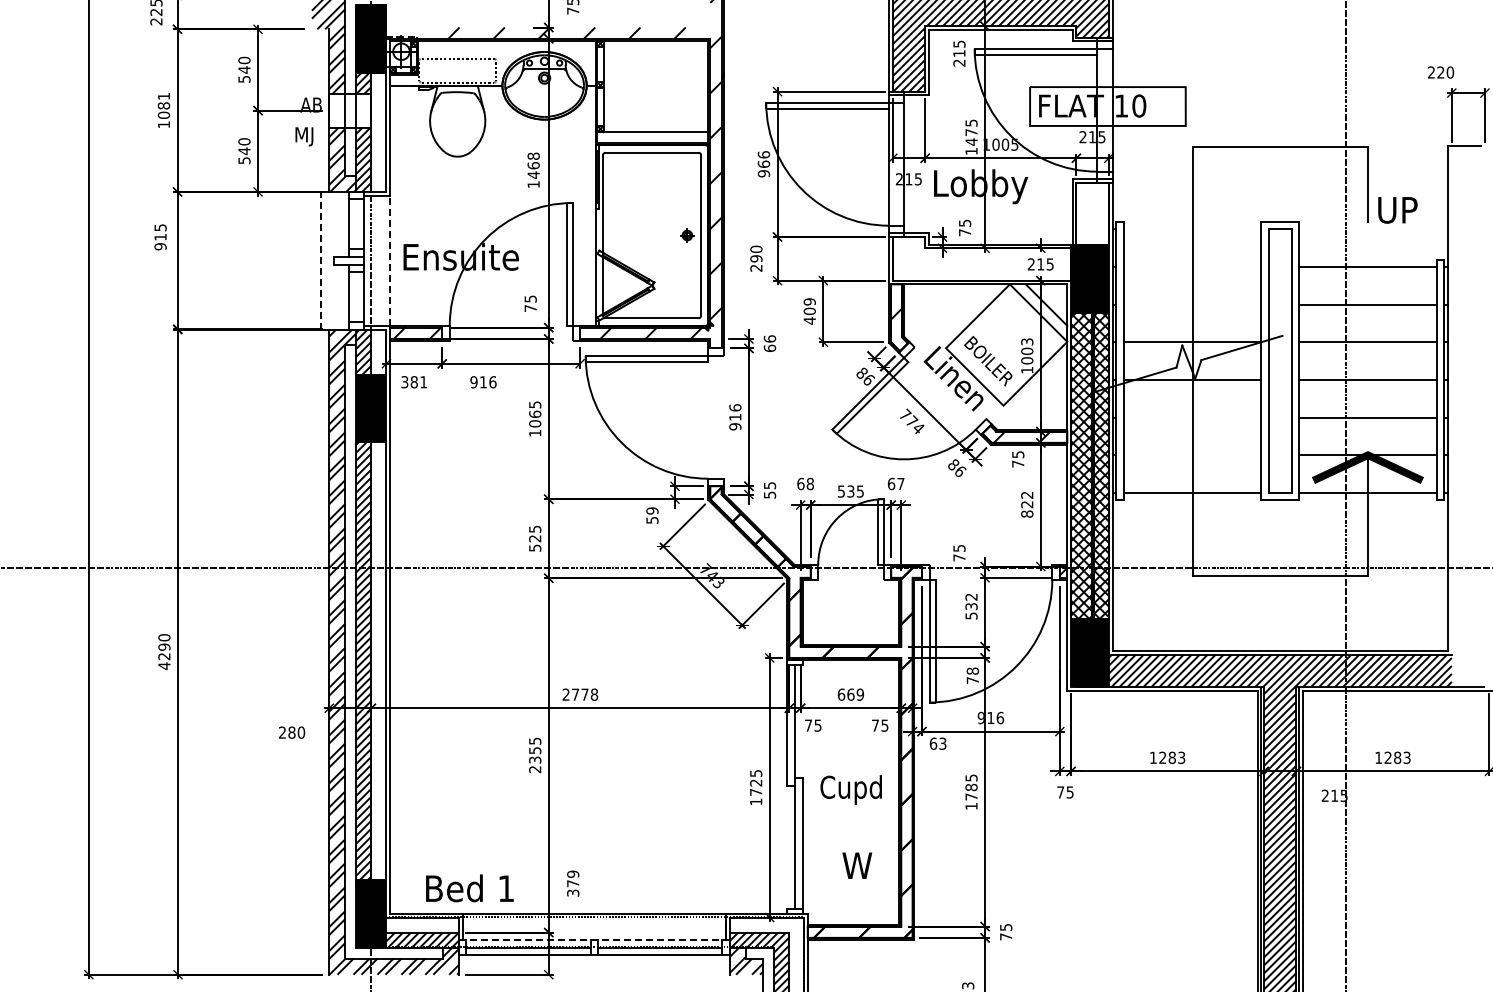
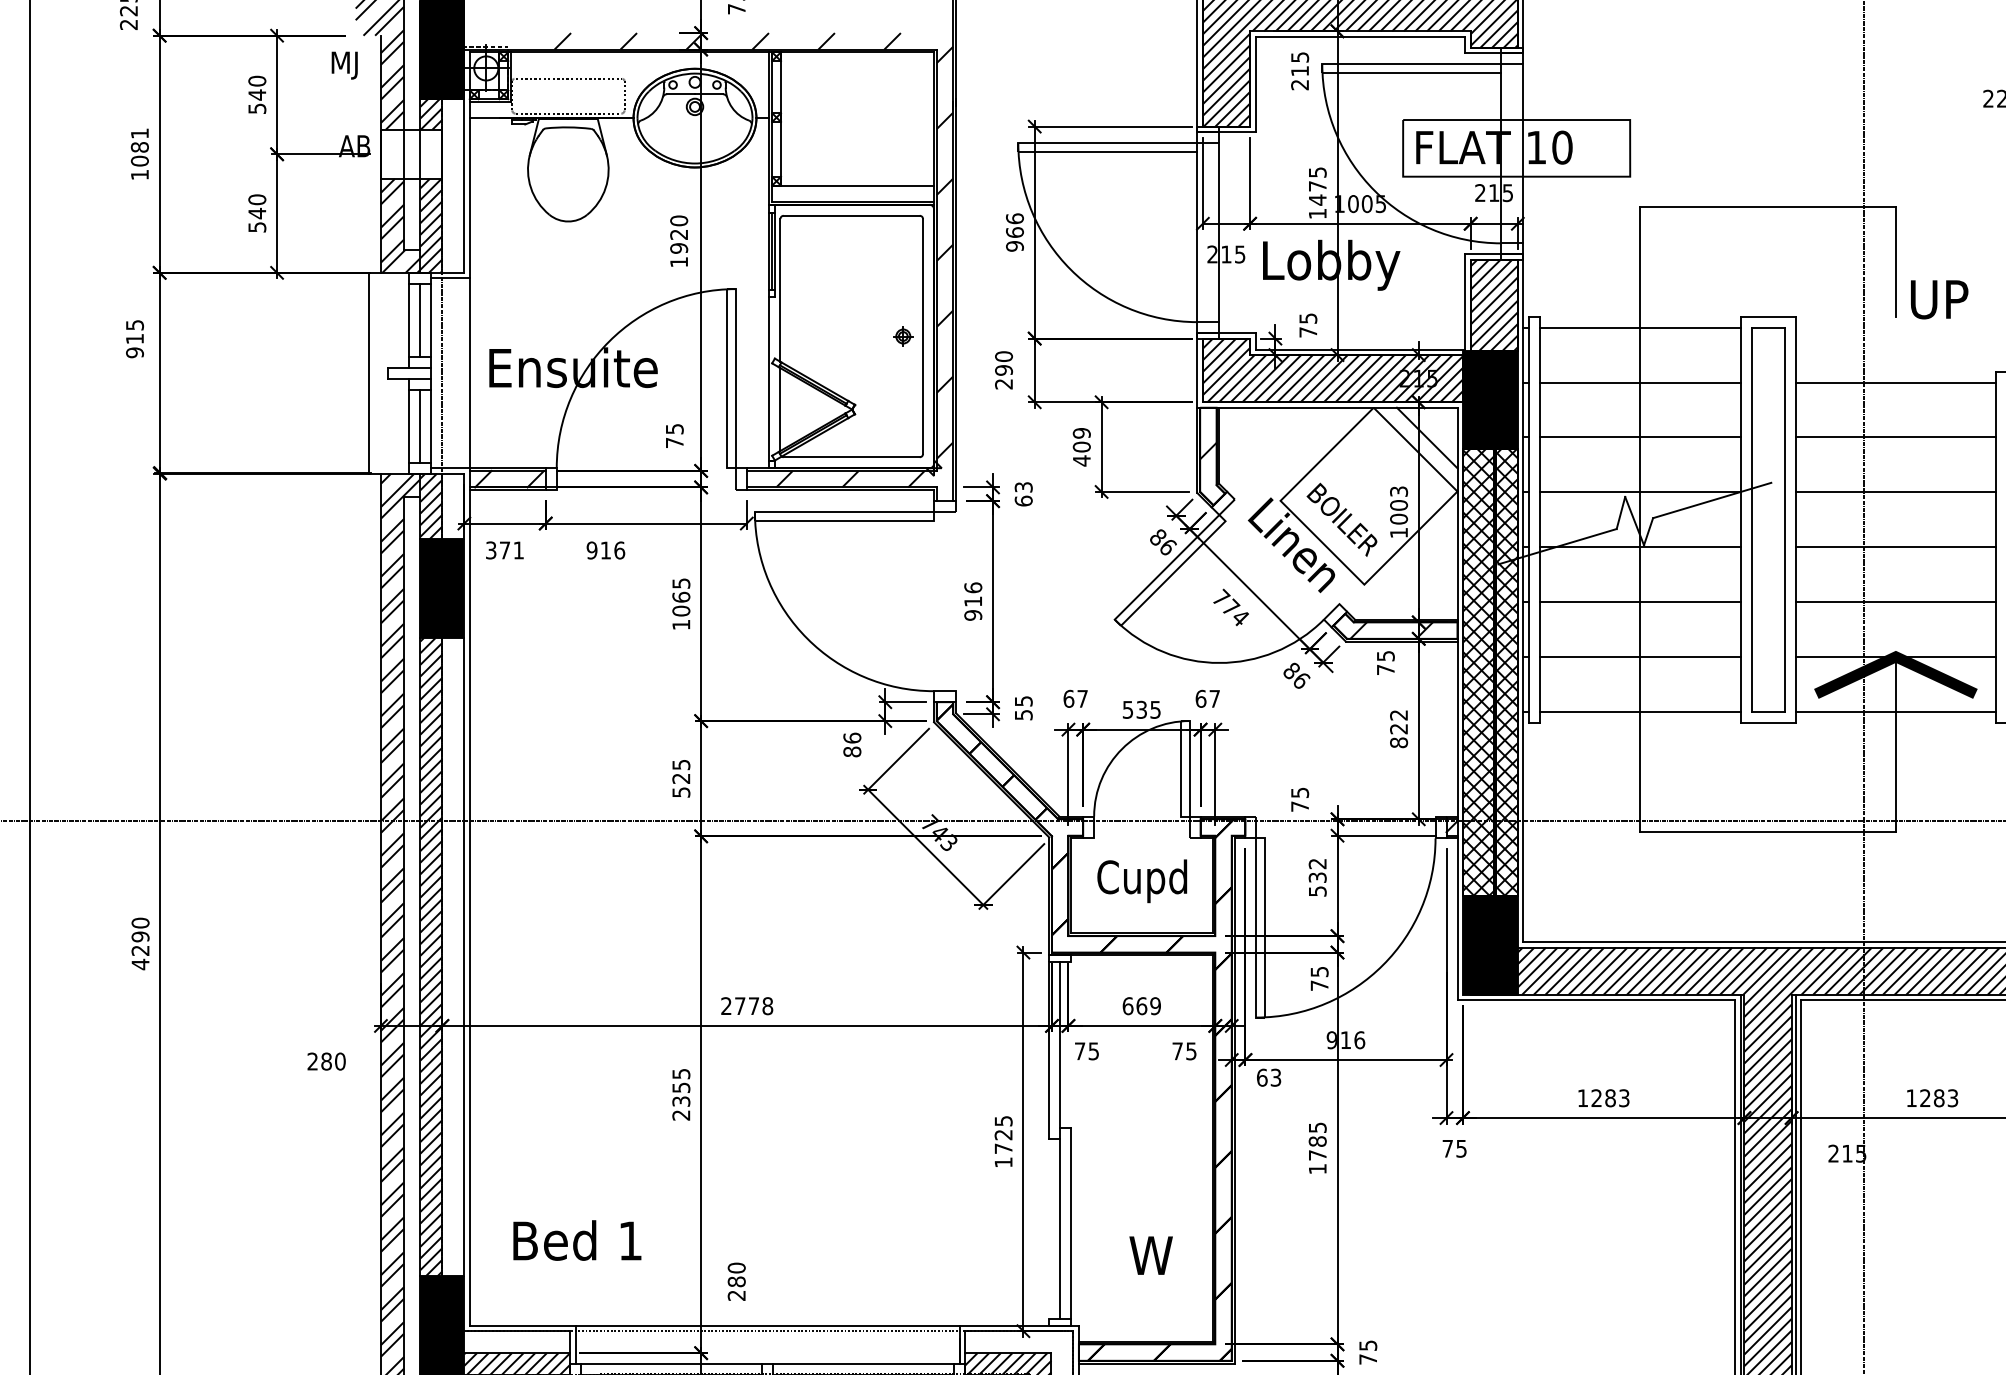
text: (304, 136) -> (344, 65), moved
text: (533, 165) -> (678, 234), 1468 -> 1920
hatch: (1092, 213) -> (1494, 304), added
line: (356, 224) -> (420, 320), added
line: (1192, 229) -> (1640, 327), added
hatch: (981, 258) -> (1332, 369), added
line: (321, 260) -> (369, 372), dashed -> solid
line: (390, 260) -> (470, 372), dashed -> solid
line: (1192, 267) -> (1640, 383), added
line: (356, 297) -> (420, 426), added
line: (1192, 304) -> (1640, 437), added
text: (769, 338) -> (1023, 486), 66 -> 63
text: (413, 382) -> (503, 550), 381 -> 371
line: (1192, 417) -> (1640, 601), added
line: (1192, 455) -> (1640, 657), added
text: (809, 483) -> (1081, 698), 68 -> 67
text: (652, 515) -> (852, 744), 59 -> 86
text: (972, 670) -> (1319, 970), 78 -> 75
text: (850, 789) -> (1141, 880), moved
text: (573, 883) -> (737, 1281), 379 -> 280
text: (469, 888) -> (576, 1240), moved
line: (594, 940) -> (767, 1364), dashed -> solid

